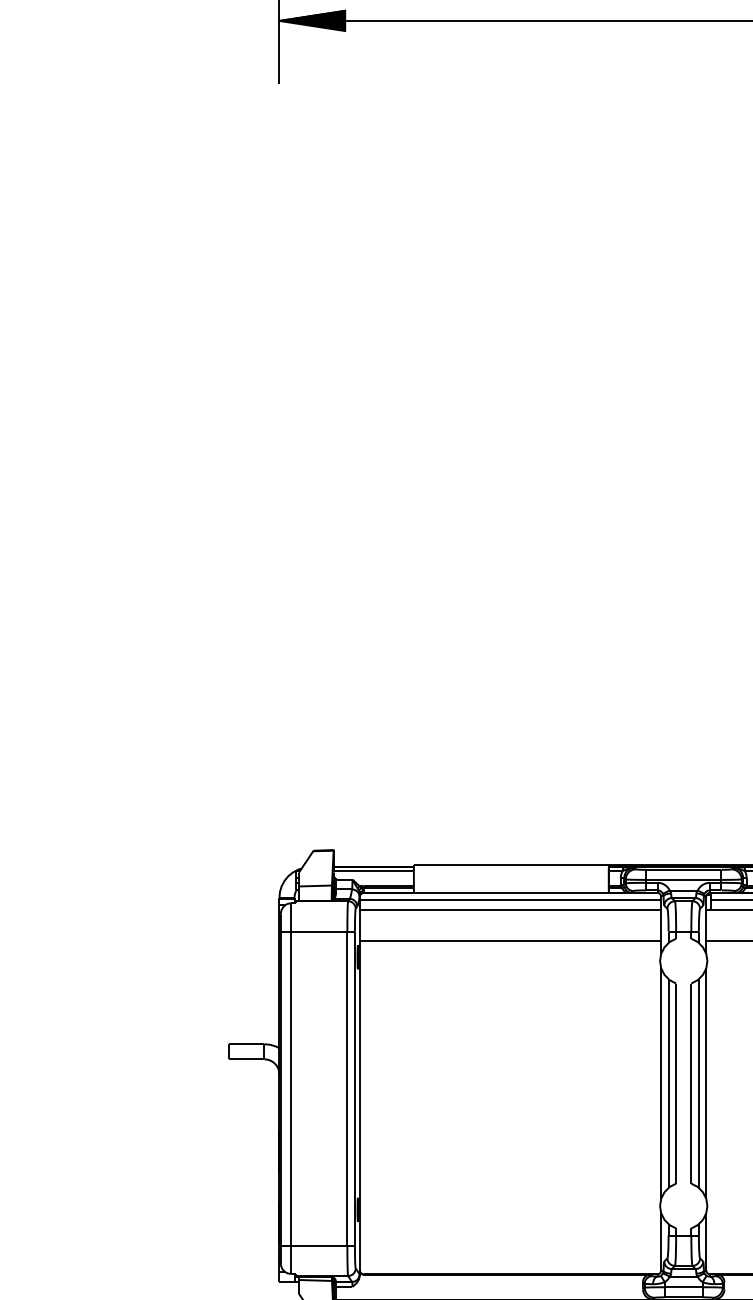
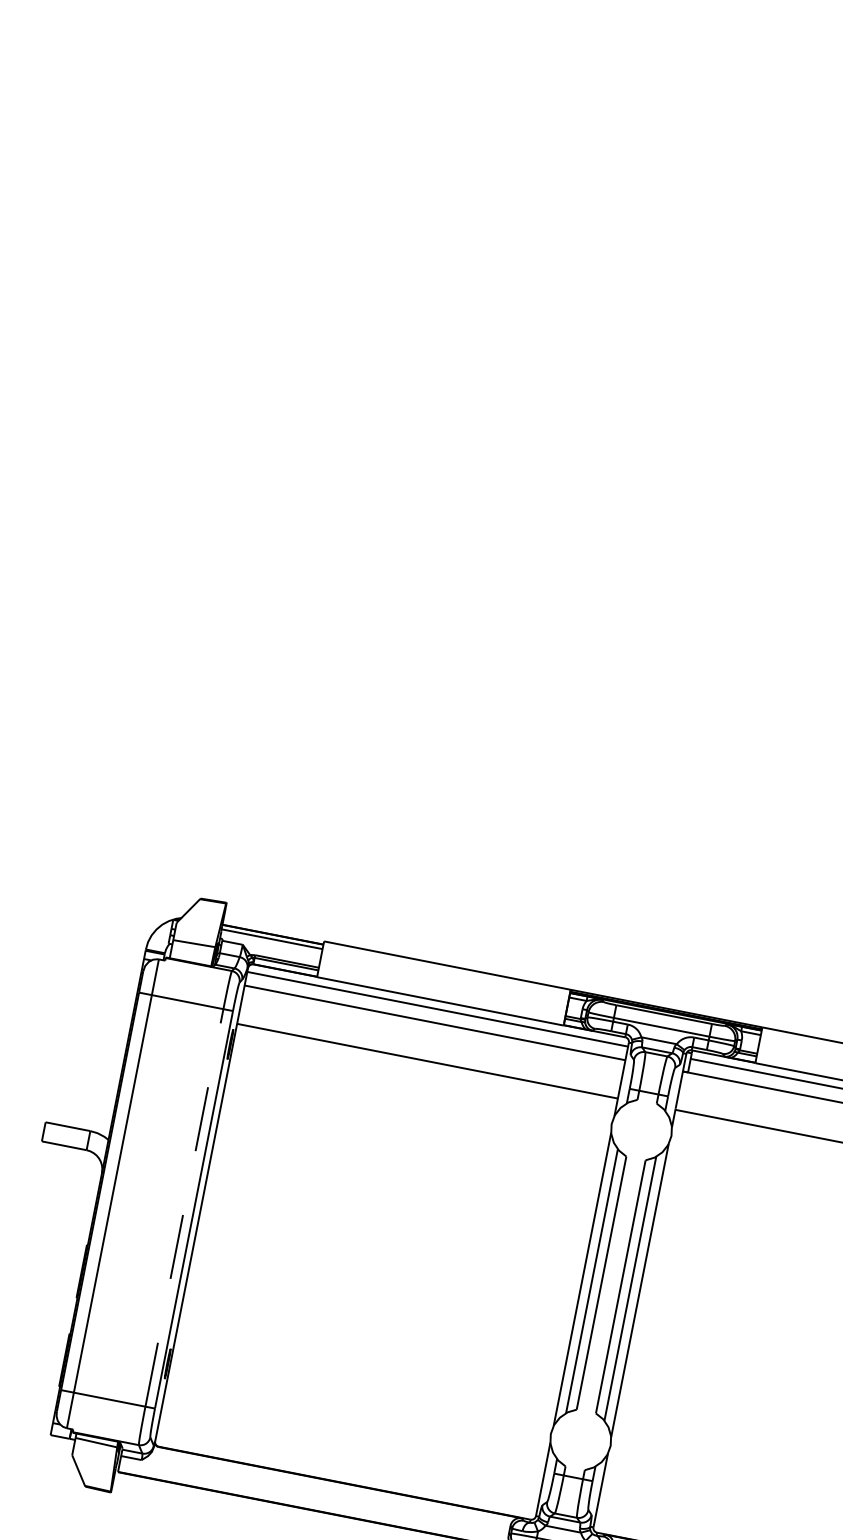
line: (347, 1088) -> (184, 1207), solid -> dashed

